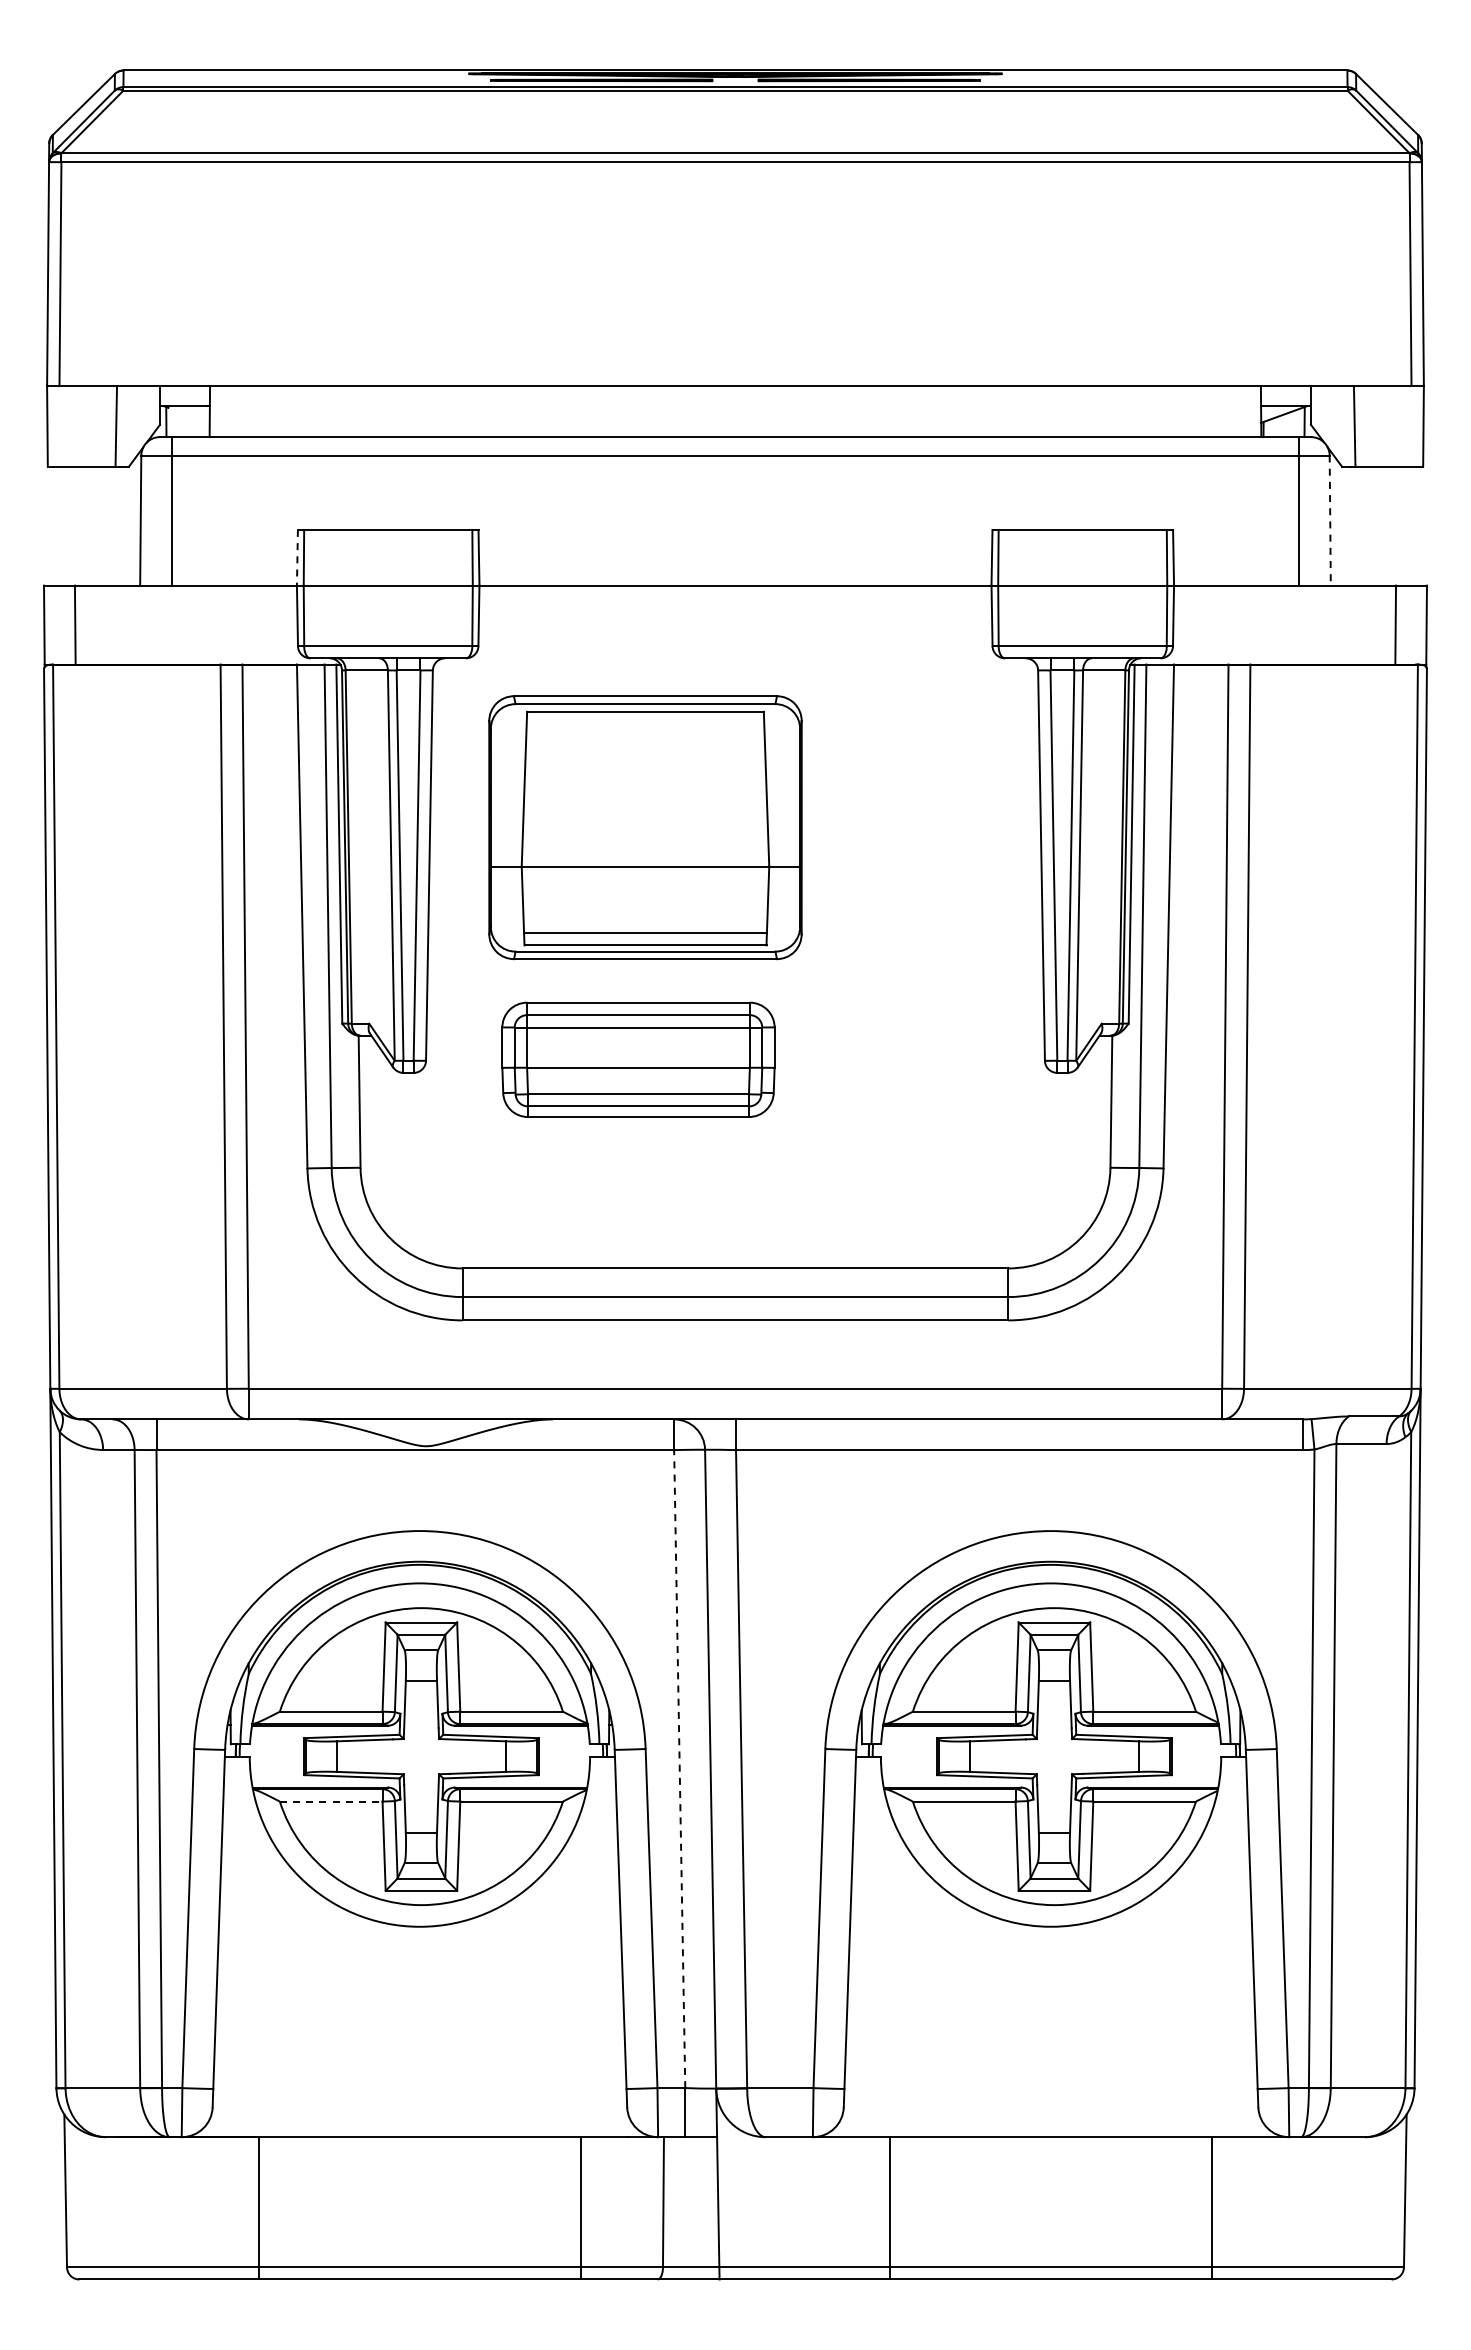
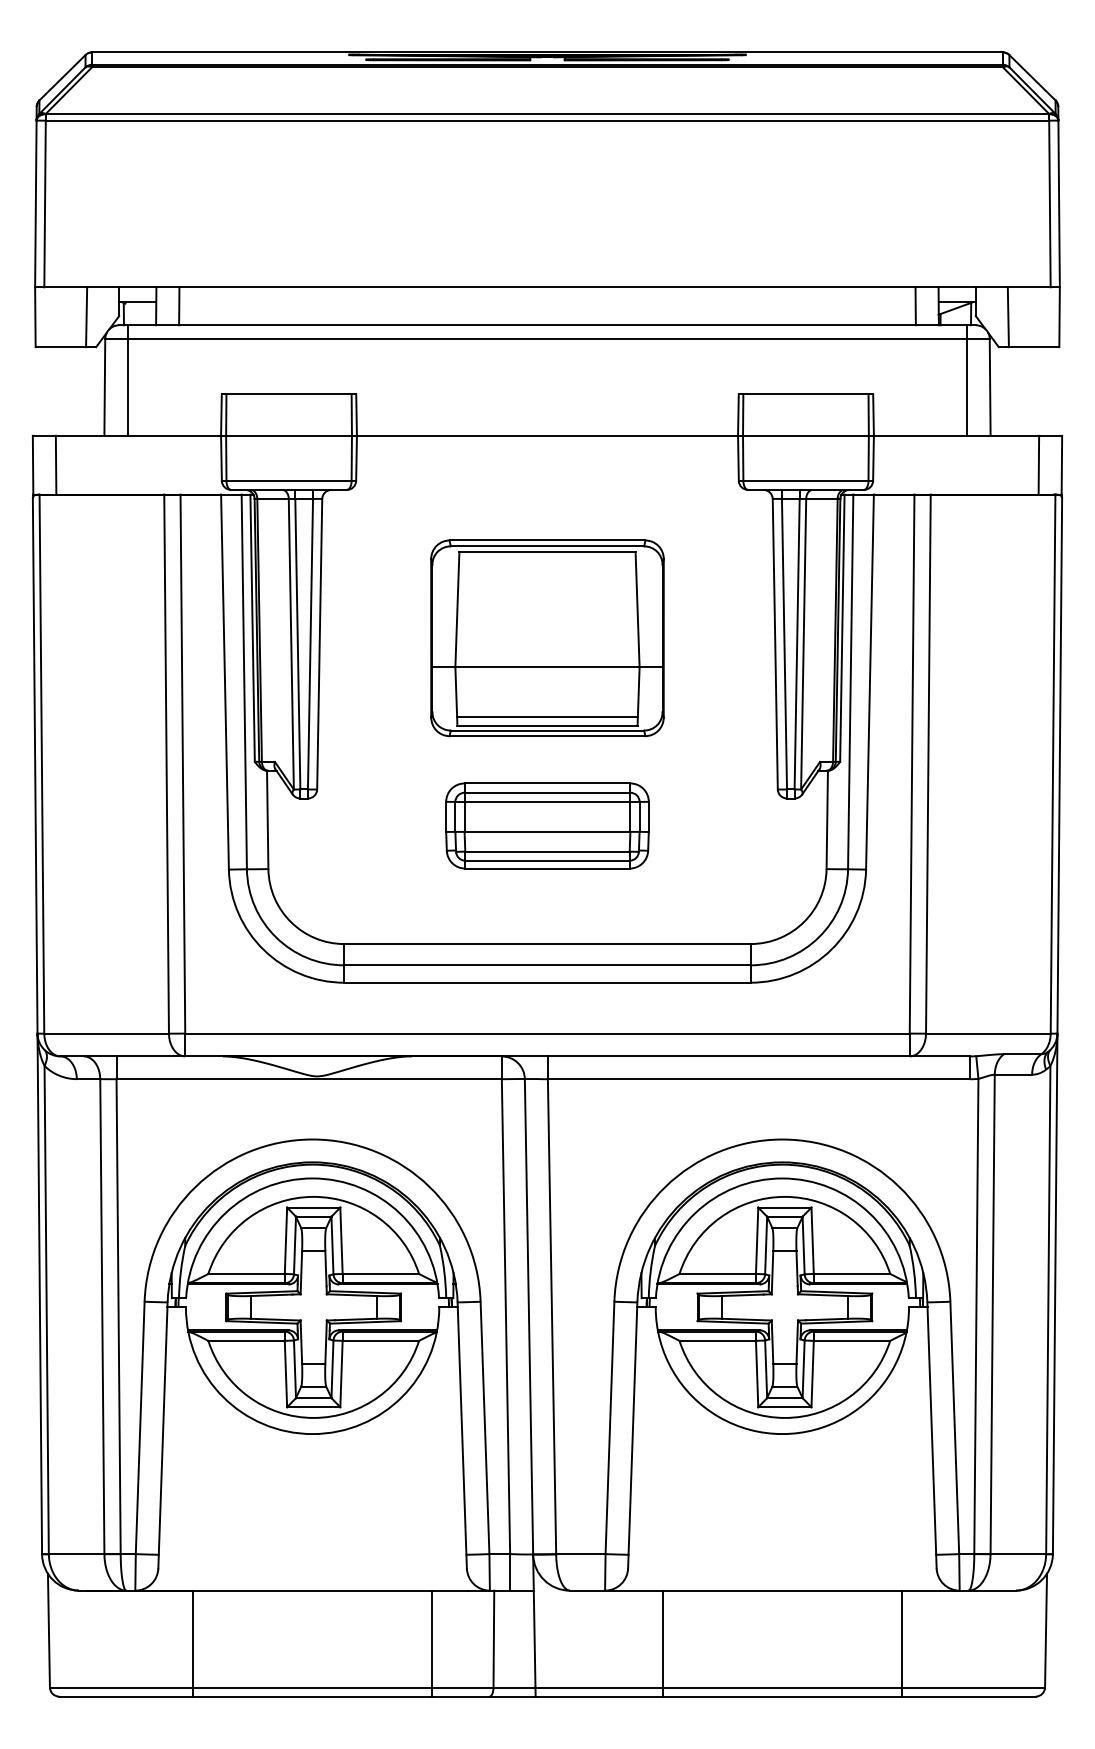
line: (240, 411) -> (179, 306), added
line: (1229, 411) -> (915, 306), added
line: (1330, 521) -> (990, 388), dashed -> solid
line: (297, 557) -> (221, 414), dashed -> solid
part: (645, 827) -> (547, 638), moved
part: (638, 1059) -> (547, 825), moved
line: (679, 1768) -> (505, 1316), dashed -> solid
line: (331, 1801) -> (246, 1340), dashed -> solid

